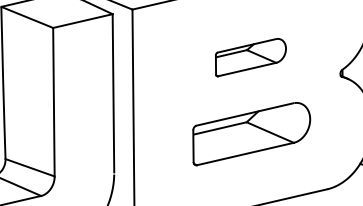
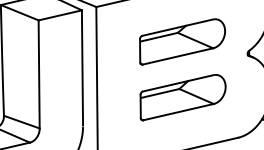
part: (250, 56) -> (182, 41), size x1.67

